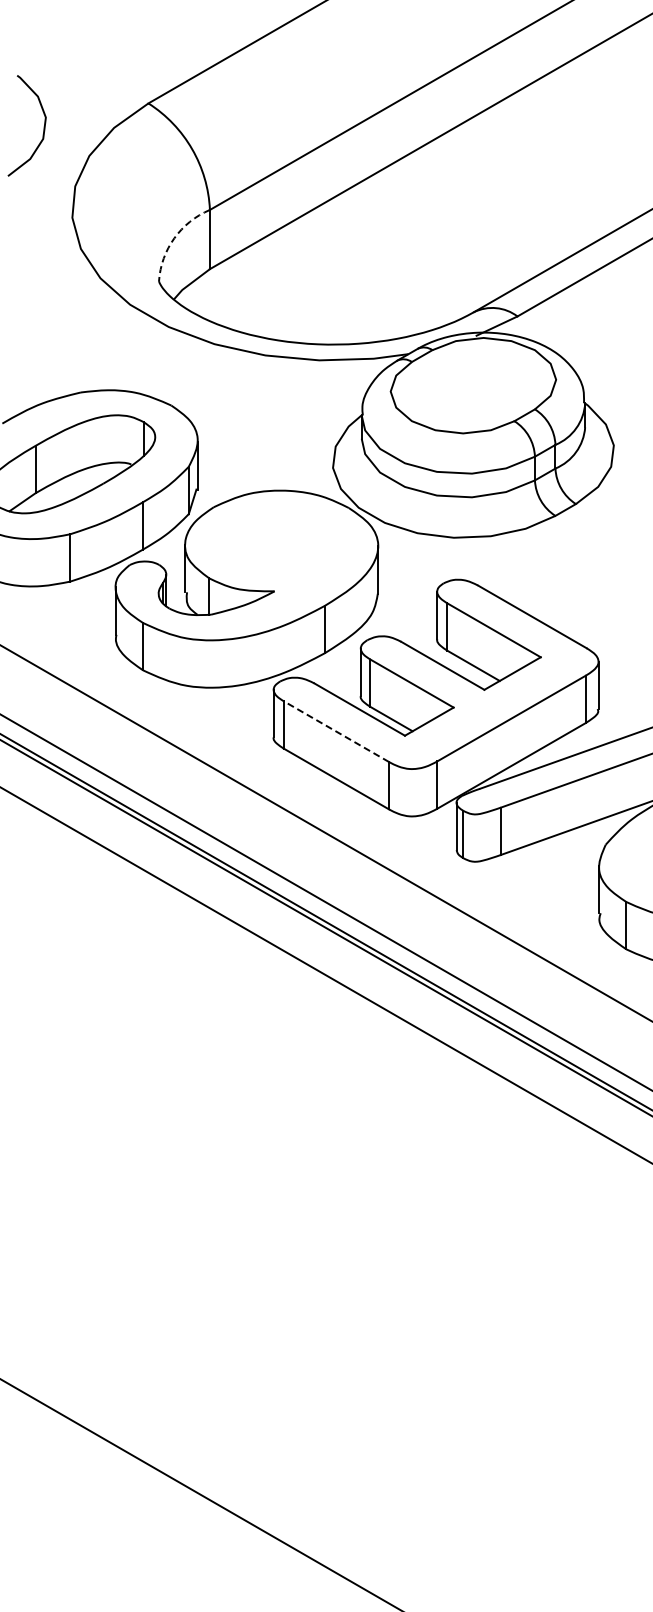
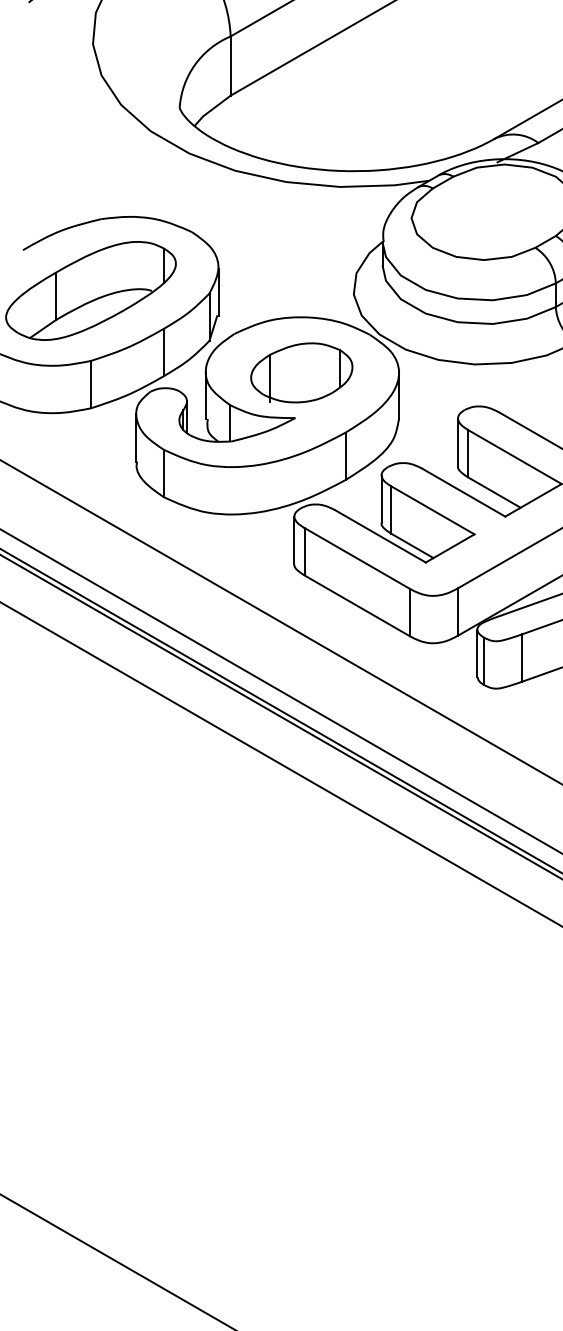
arc: (174, 238) -> (195, 65), dashed -> solid
part: (280, 545) -> (301, 372), added
line: (336, 731) -> (357, 558), dashed -> solid

